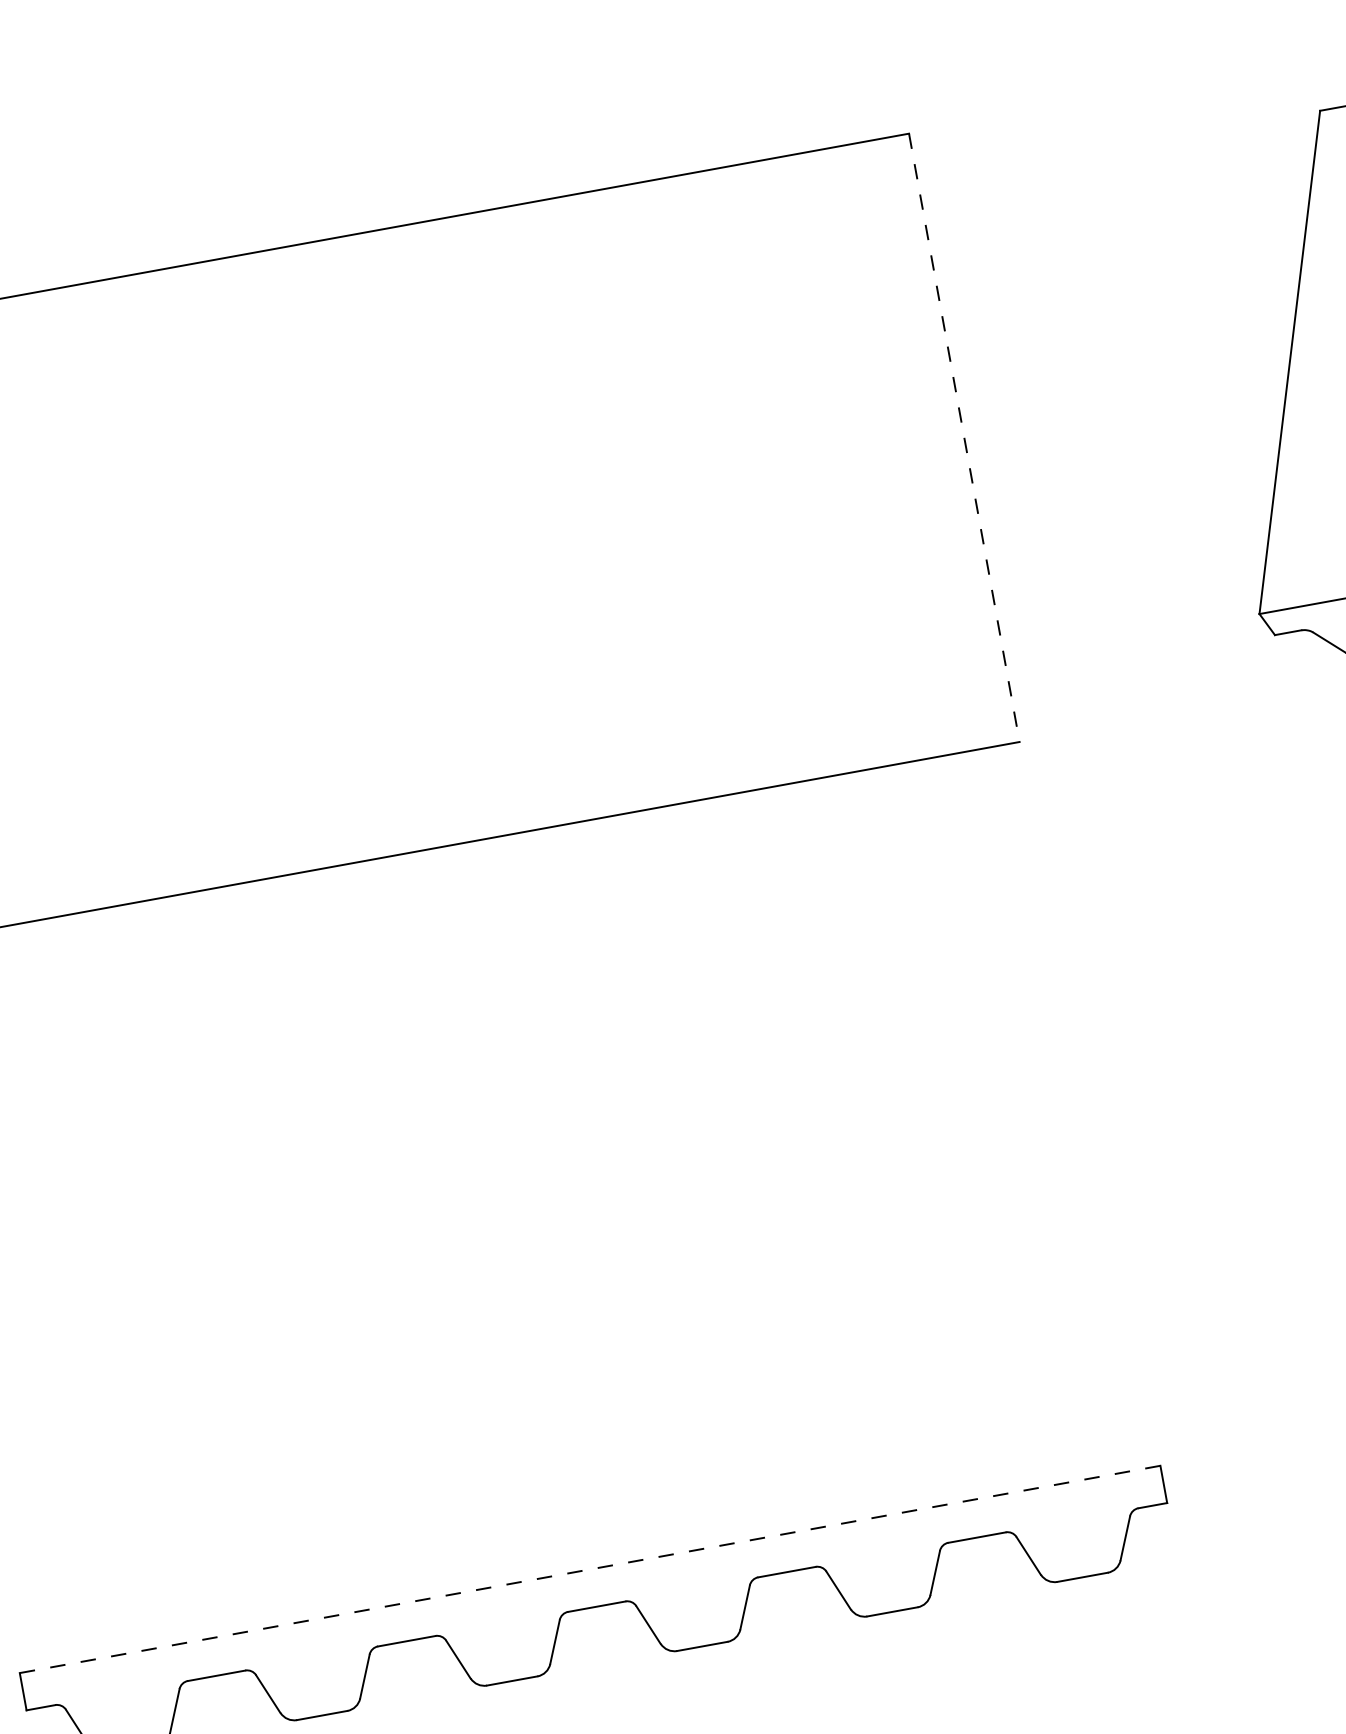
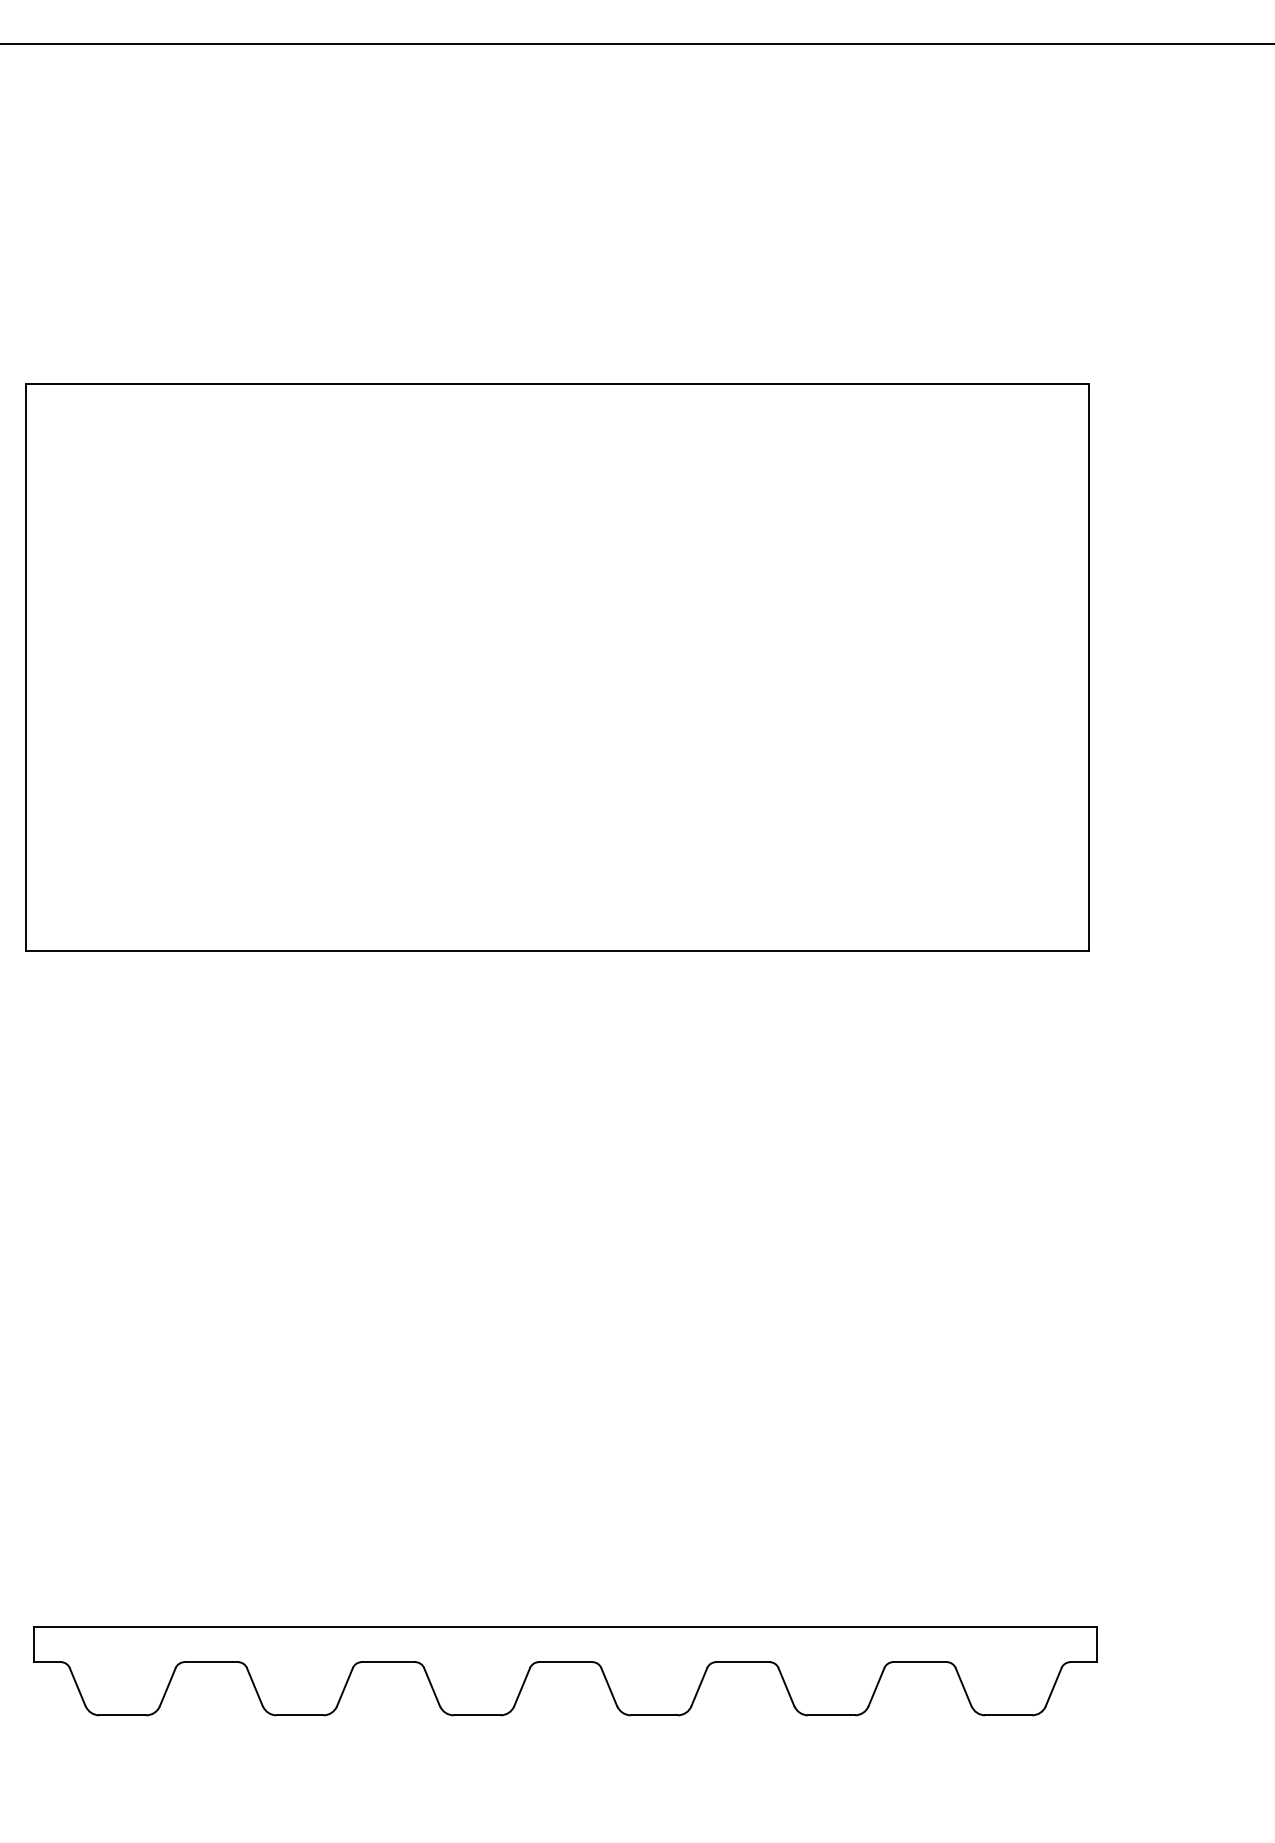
line: (964, 438) -> (1088, 668), dashed -> solid
line: (589, 1569) -> (565, 1627), dashed -> solid

